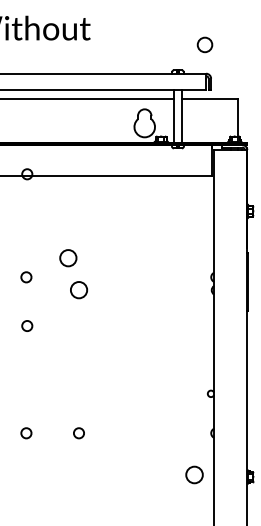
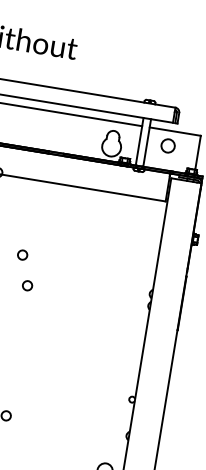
circle: (204, 44) -> (167, 145), moved
circle: (68, 258) -> (22, 255), size x0.62
circle: (78, 290) -> (27, 285), size x0.62

